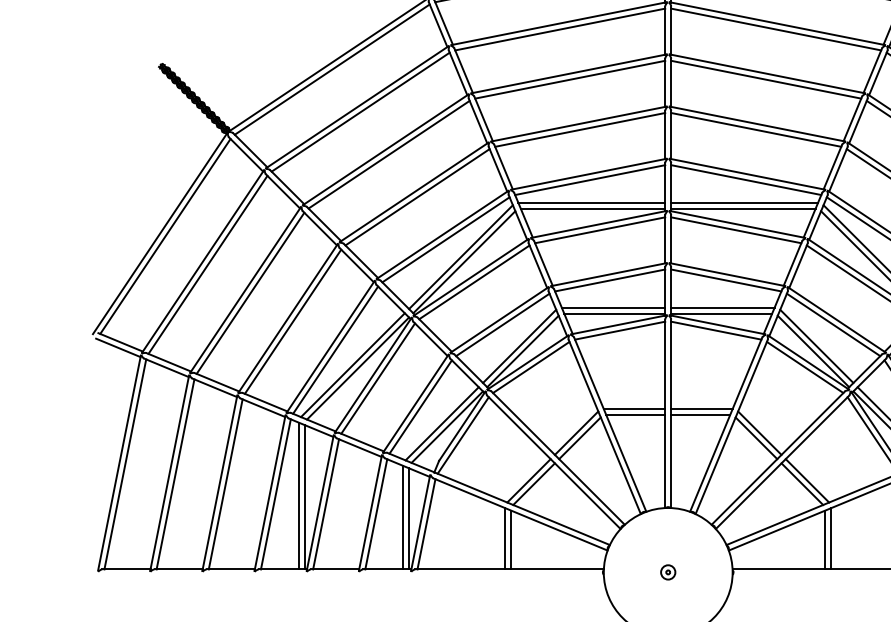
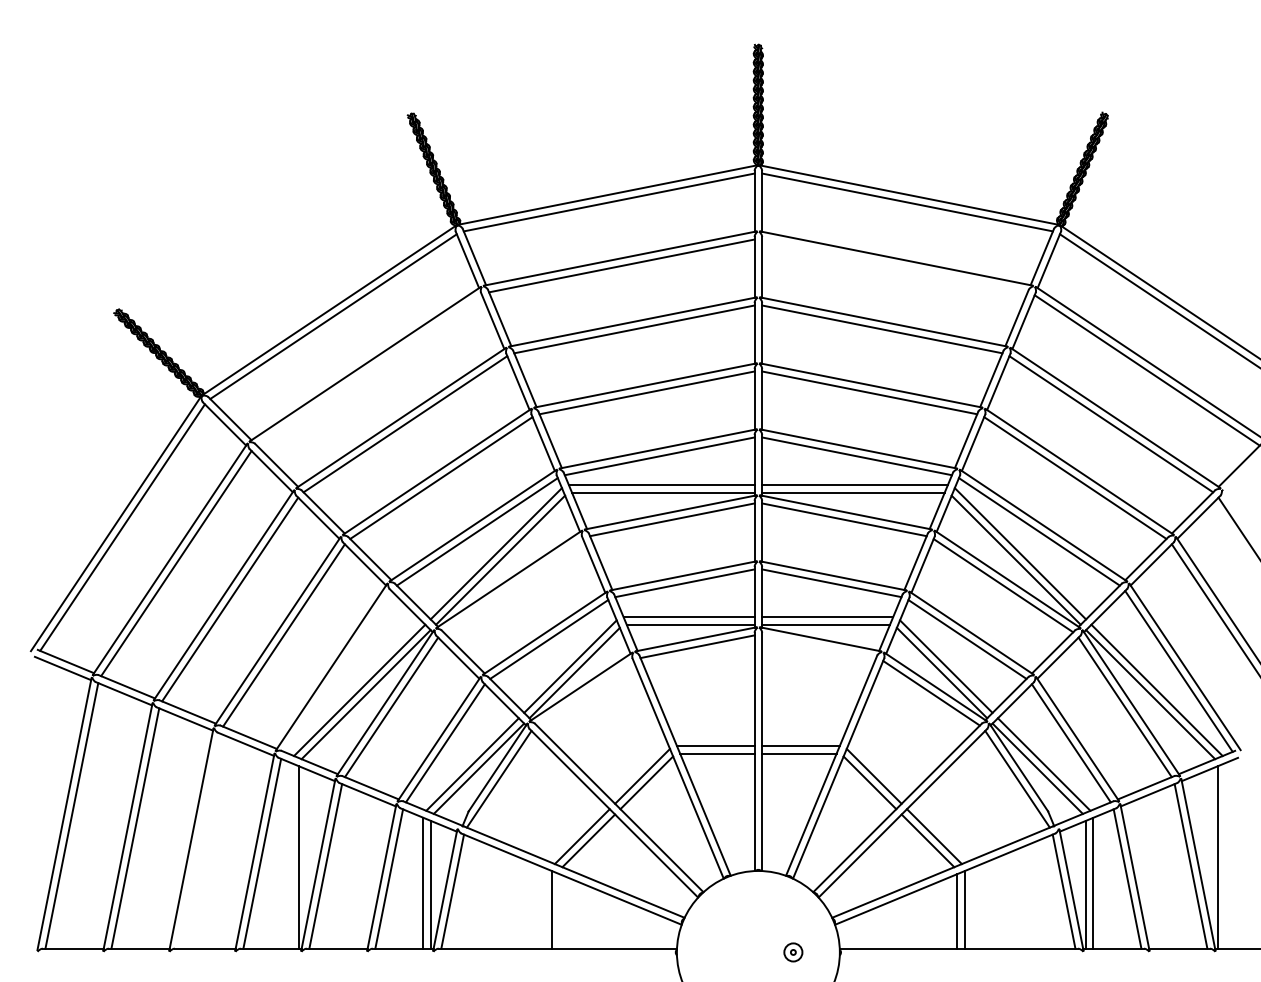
line: (775, 29) -> (894, 265), removed
line: (360, 112) -> (369, 370), removed
line: (474, 282) -> (513, 585), removed
line: (716, 330) -> (819, 646), removed
line: (335, 349) -> (337, 670), removed
line: (530, 366) -> (584, 692), removed
line: (225, 483) -> (198, 840), removed
line: (299, 495) -> (291, 855), removed
line: (510, 540) -> (559, 911), removed
part: (668, 572) -> (793, 952), moved

